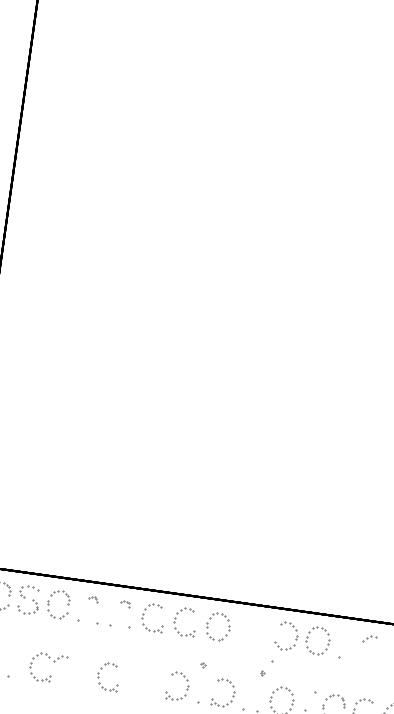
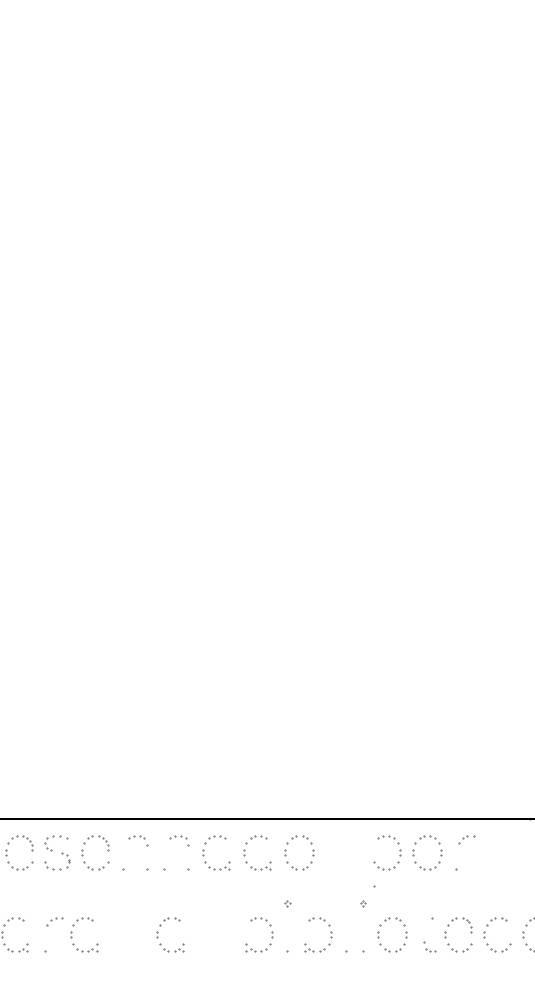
part: (93, 599) -> (138, 840), size x1.67
part: (125, 603) -> (179, 840), size x1.67
part: (369, 639) -> (466, 839), moved
part: (60, 659) -> (54, 921), moved

